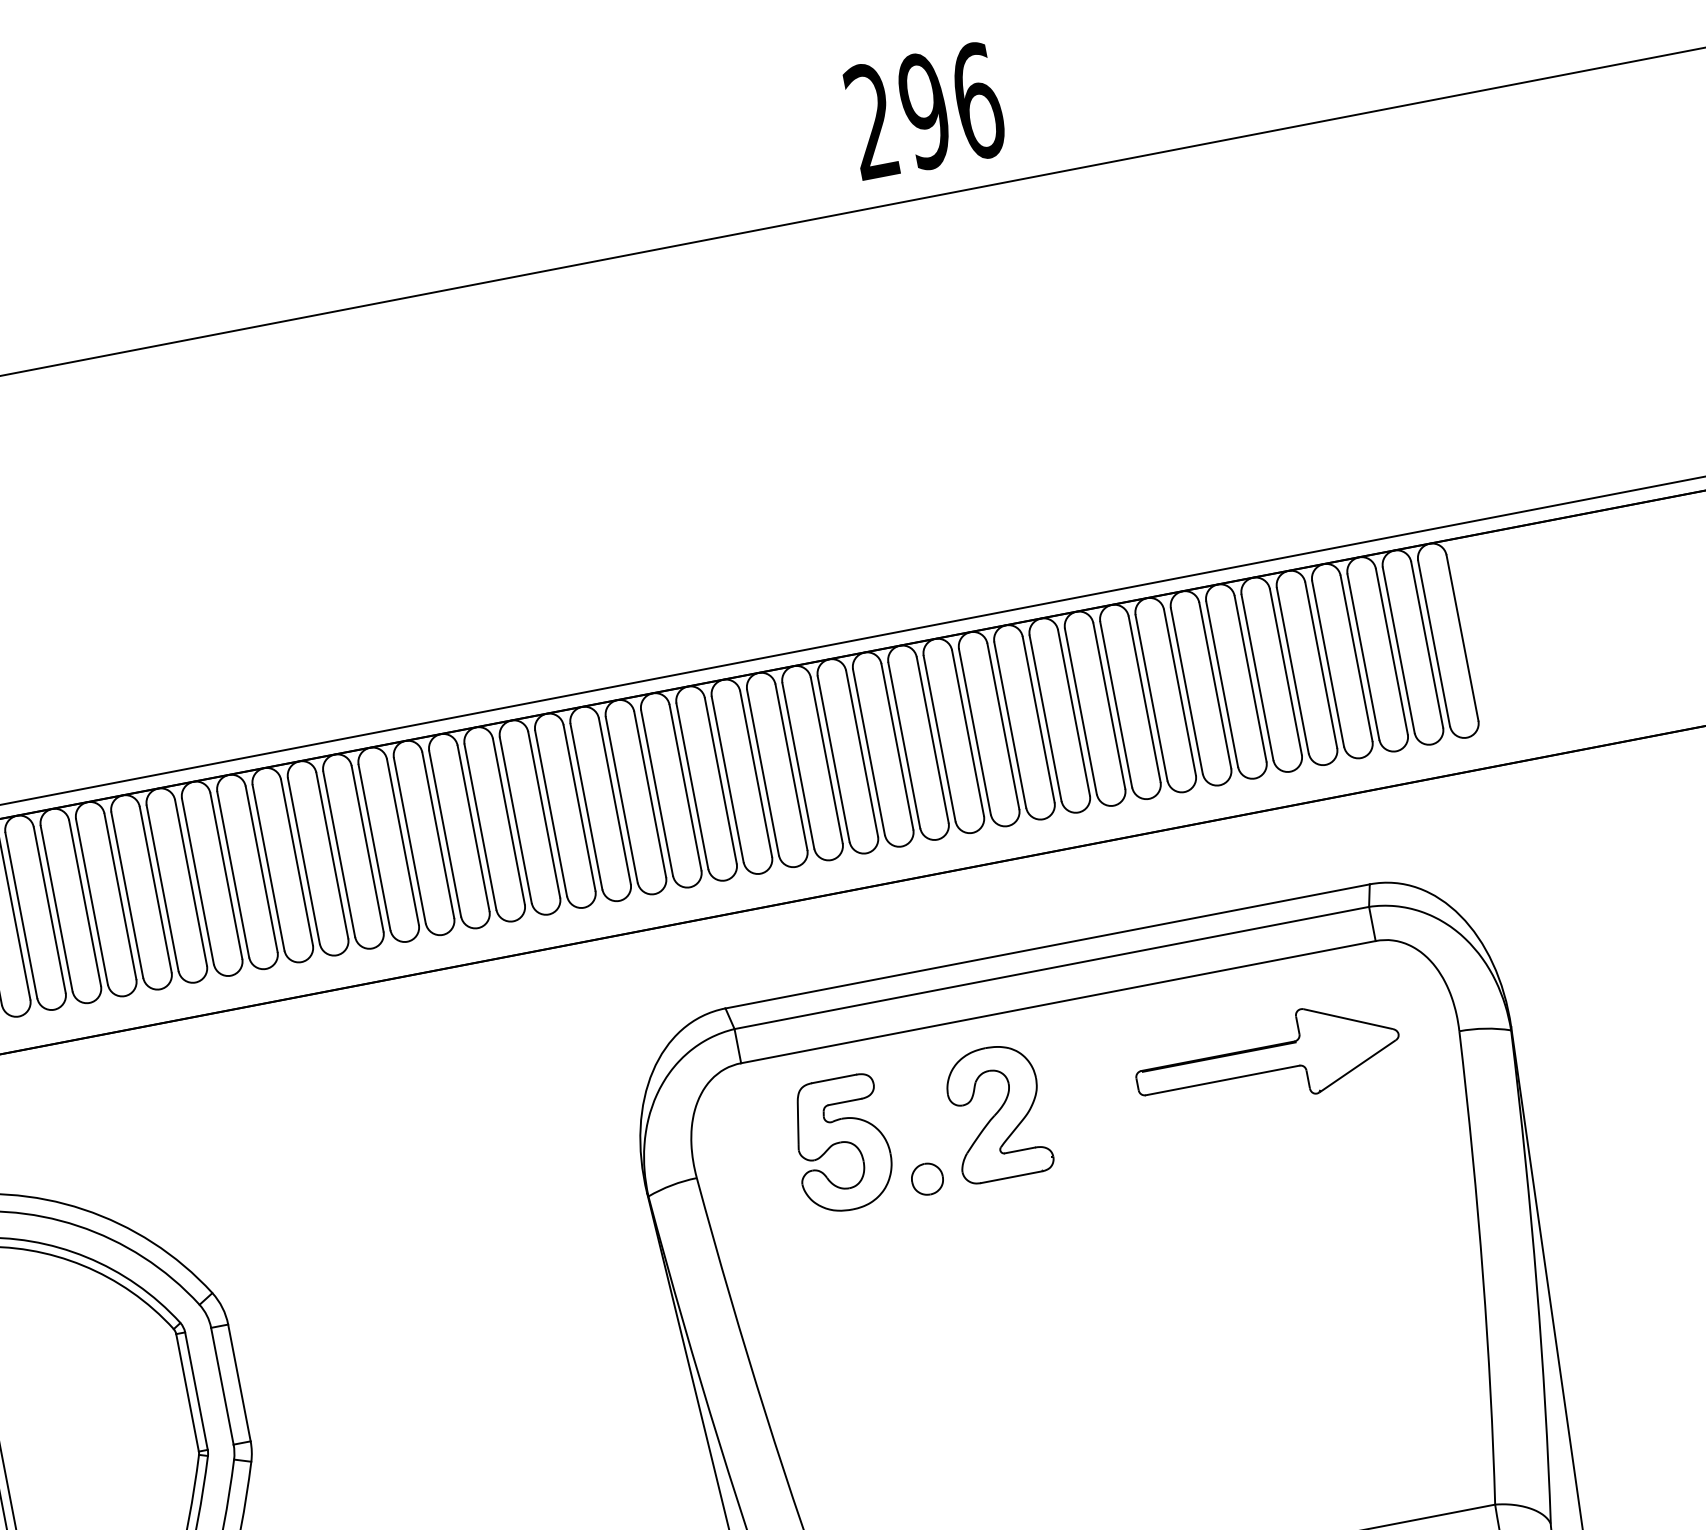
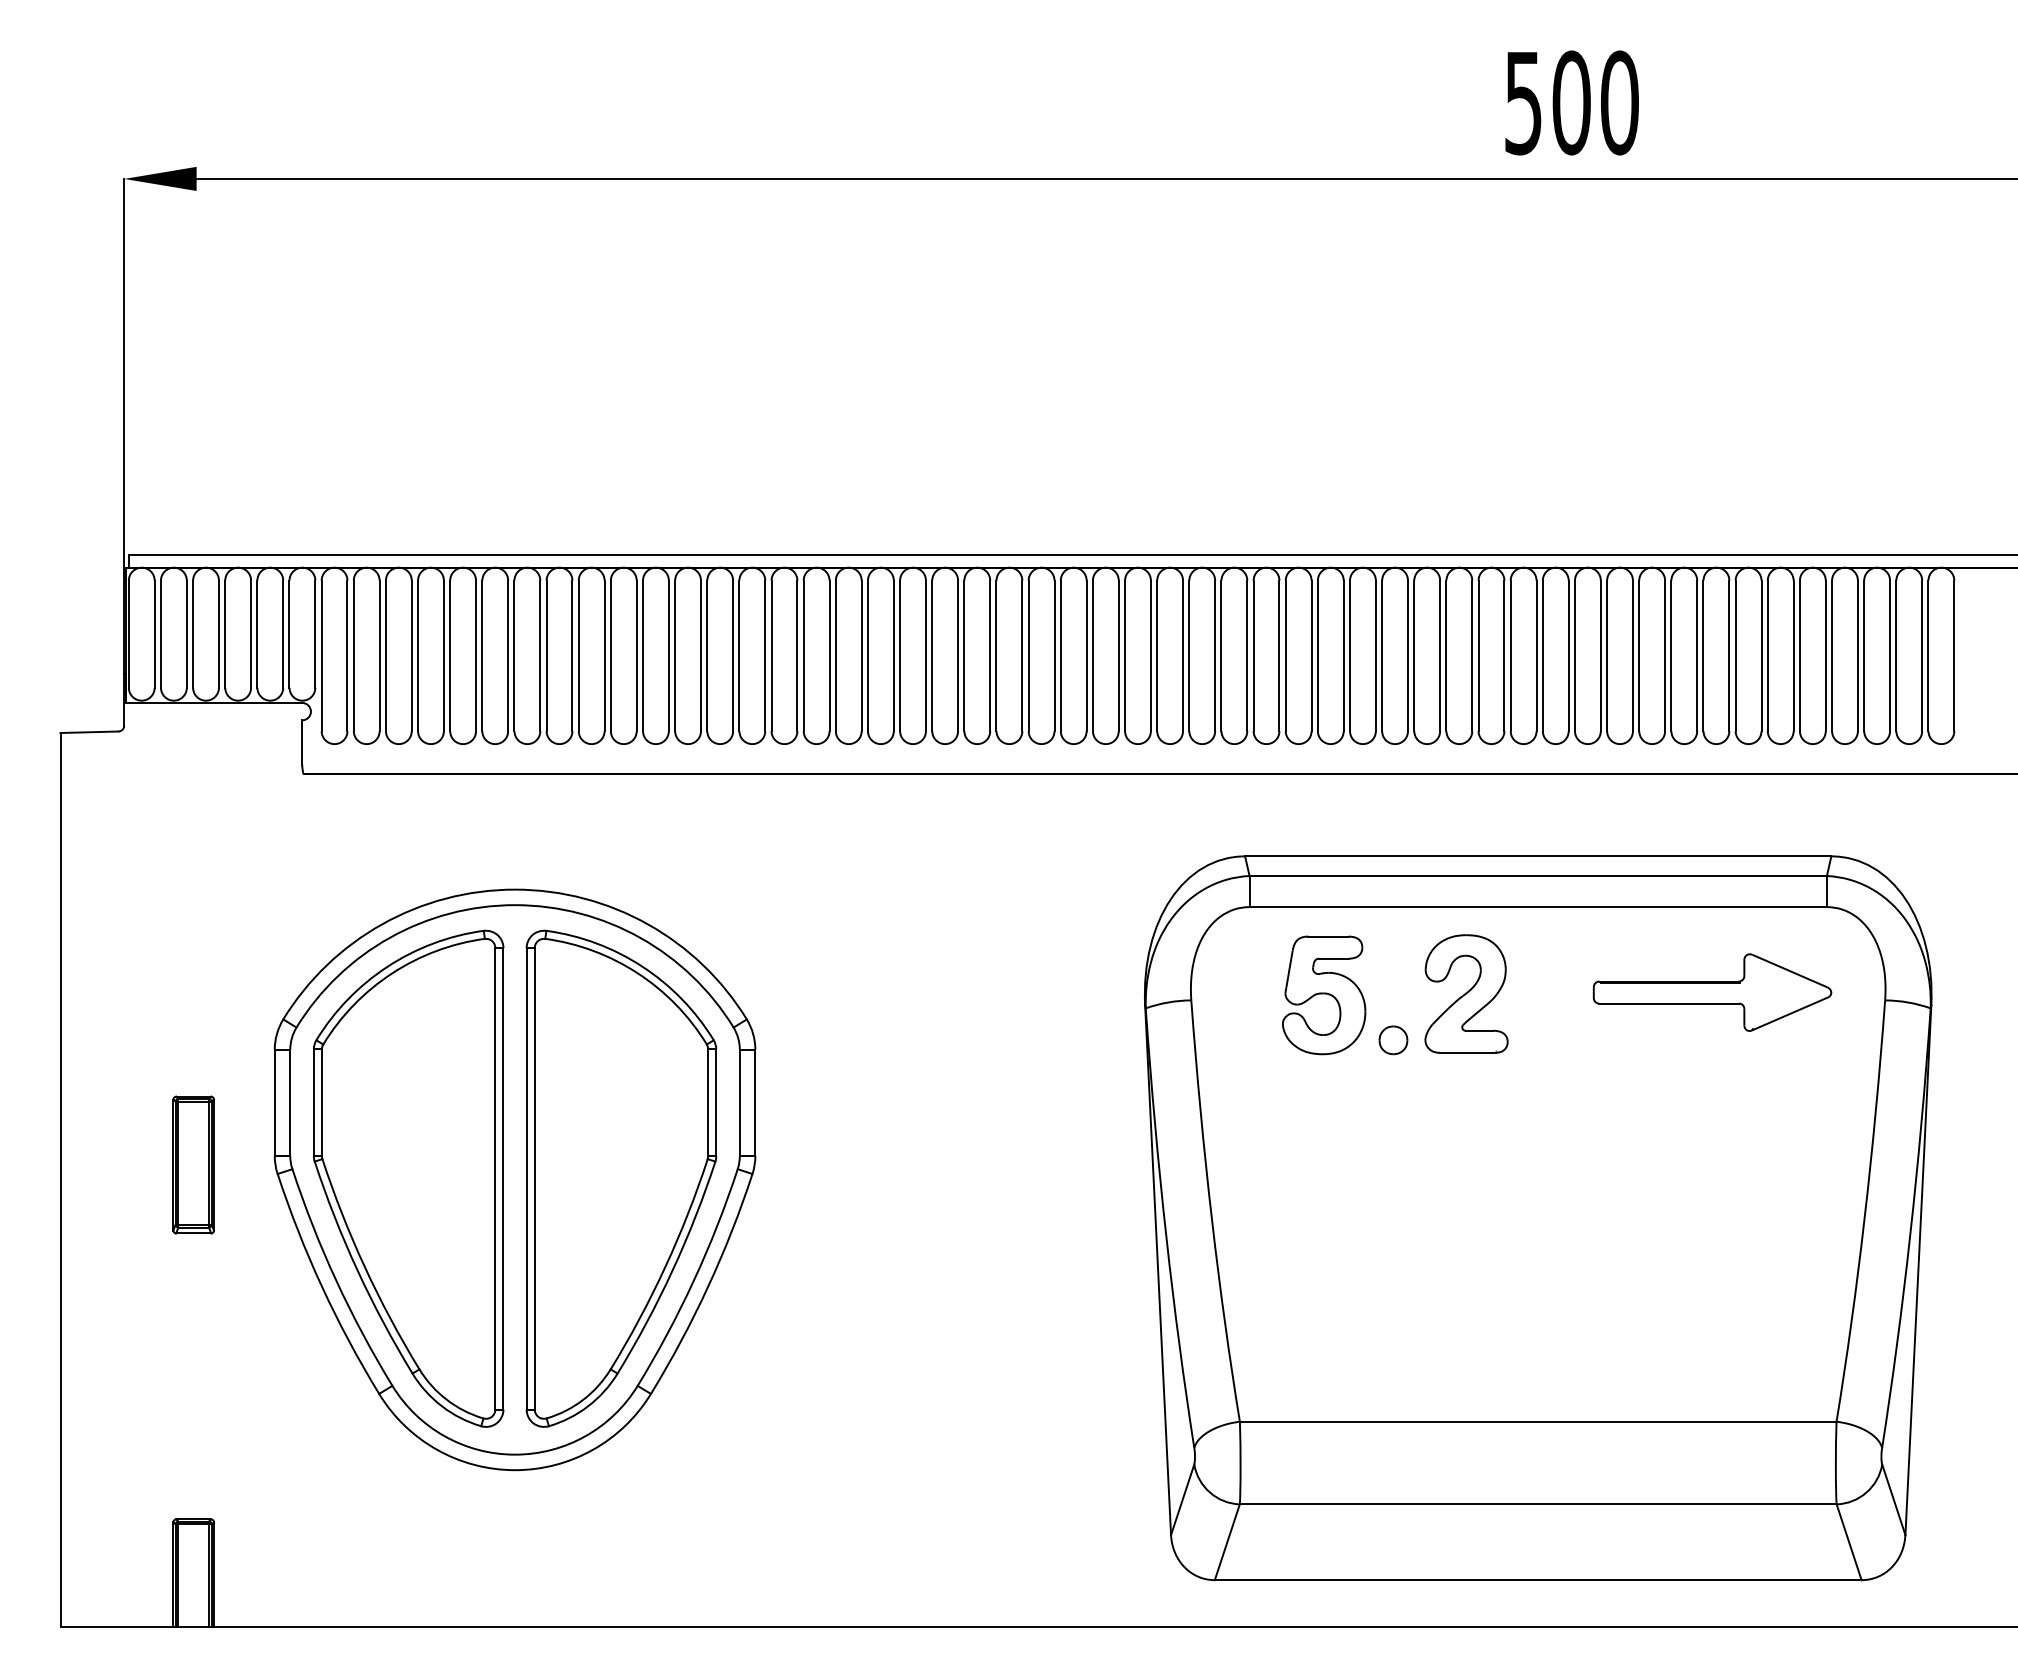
text: (925, 110) -> (1572, 102), 296 -> 500

